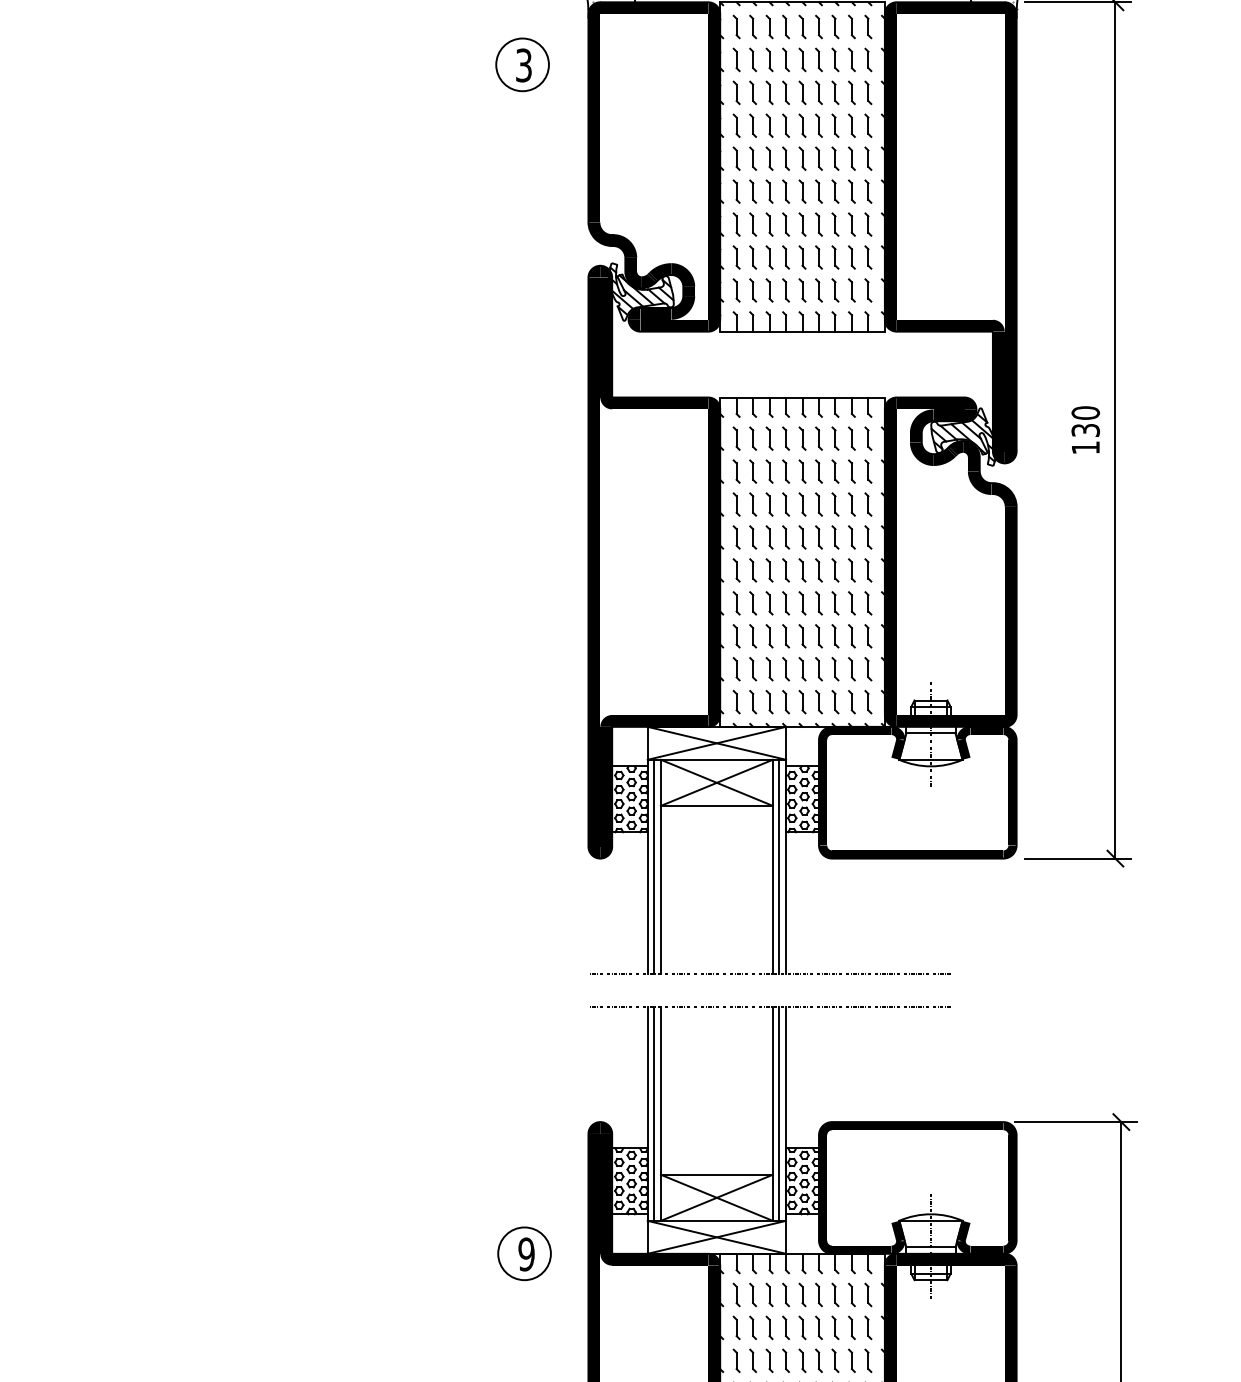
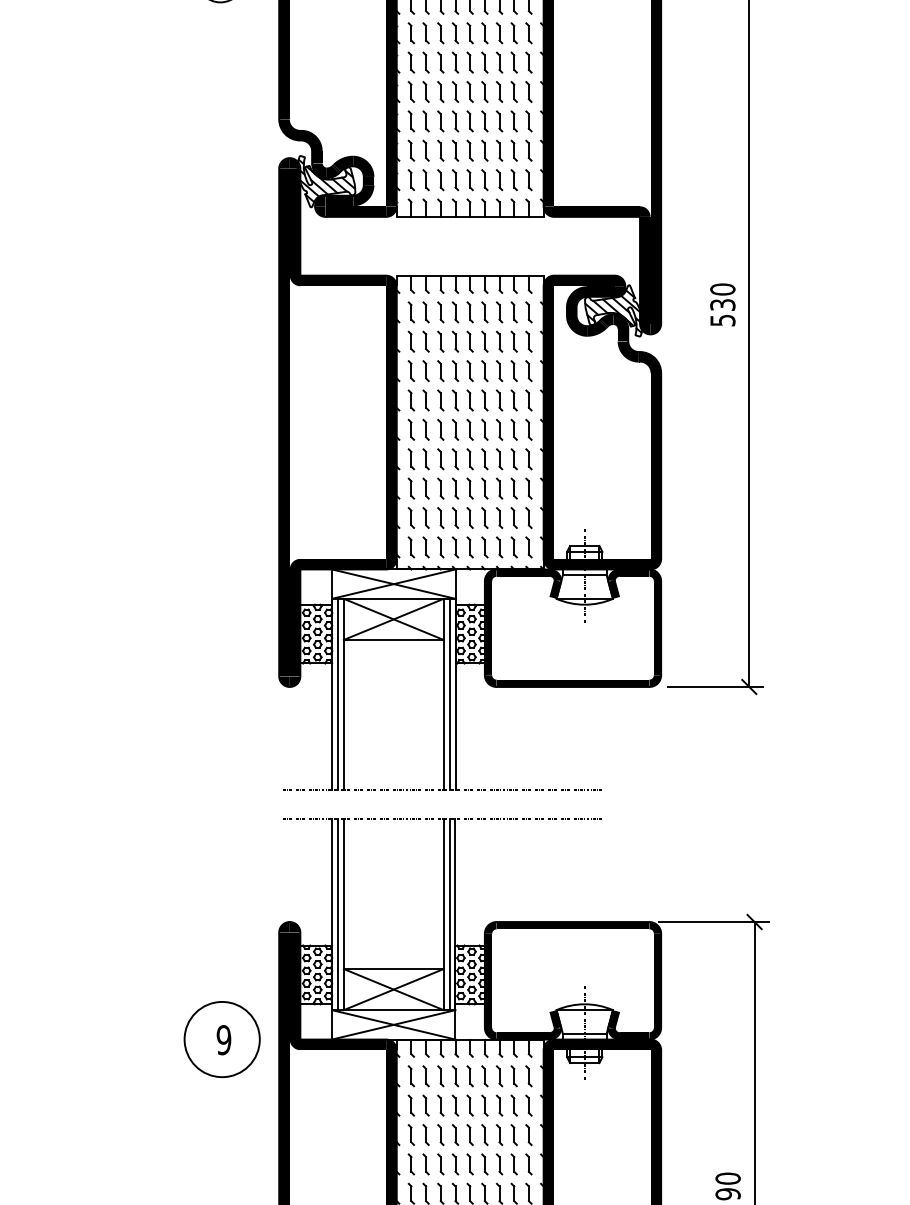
text: (1086, 447) -> (723, 320), 130 -> 530
circle: (524, 1253) -> (222, 1039), size x1.6

